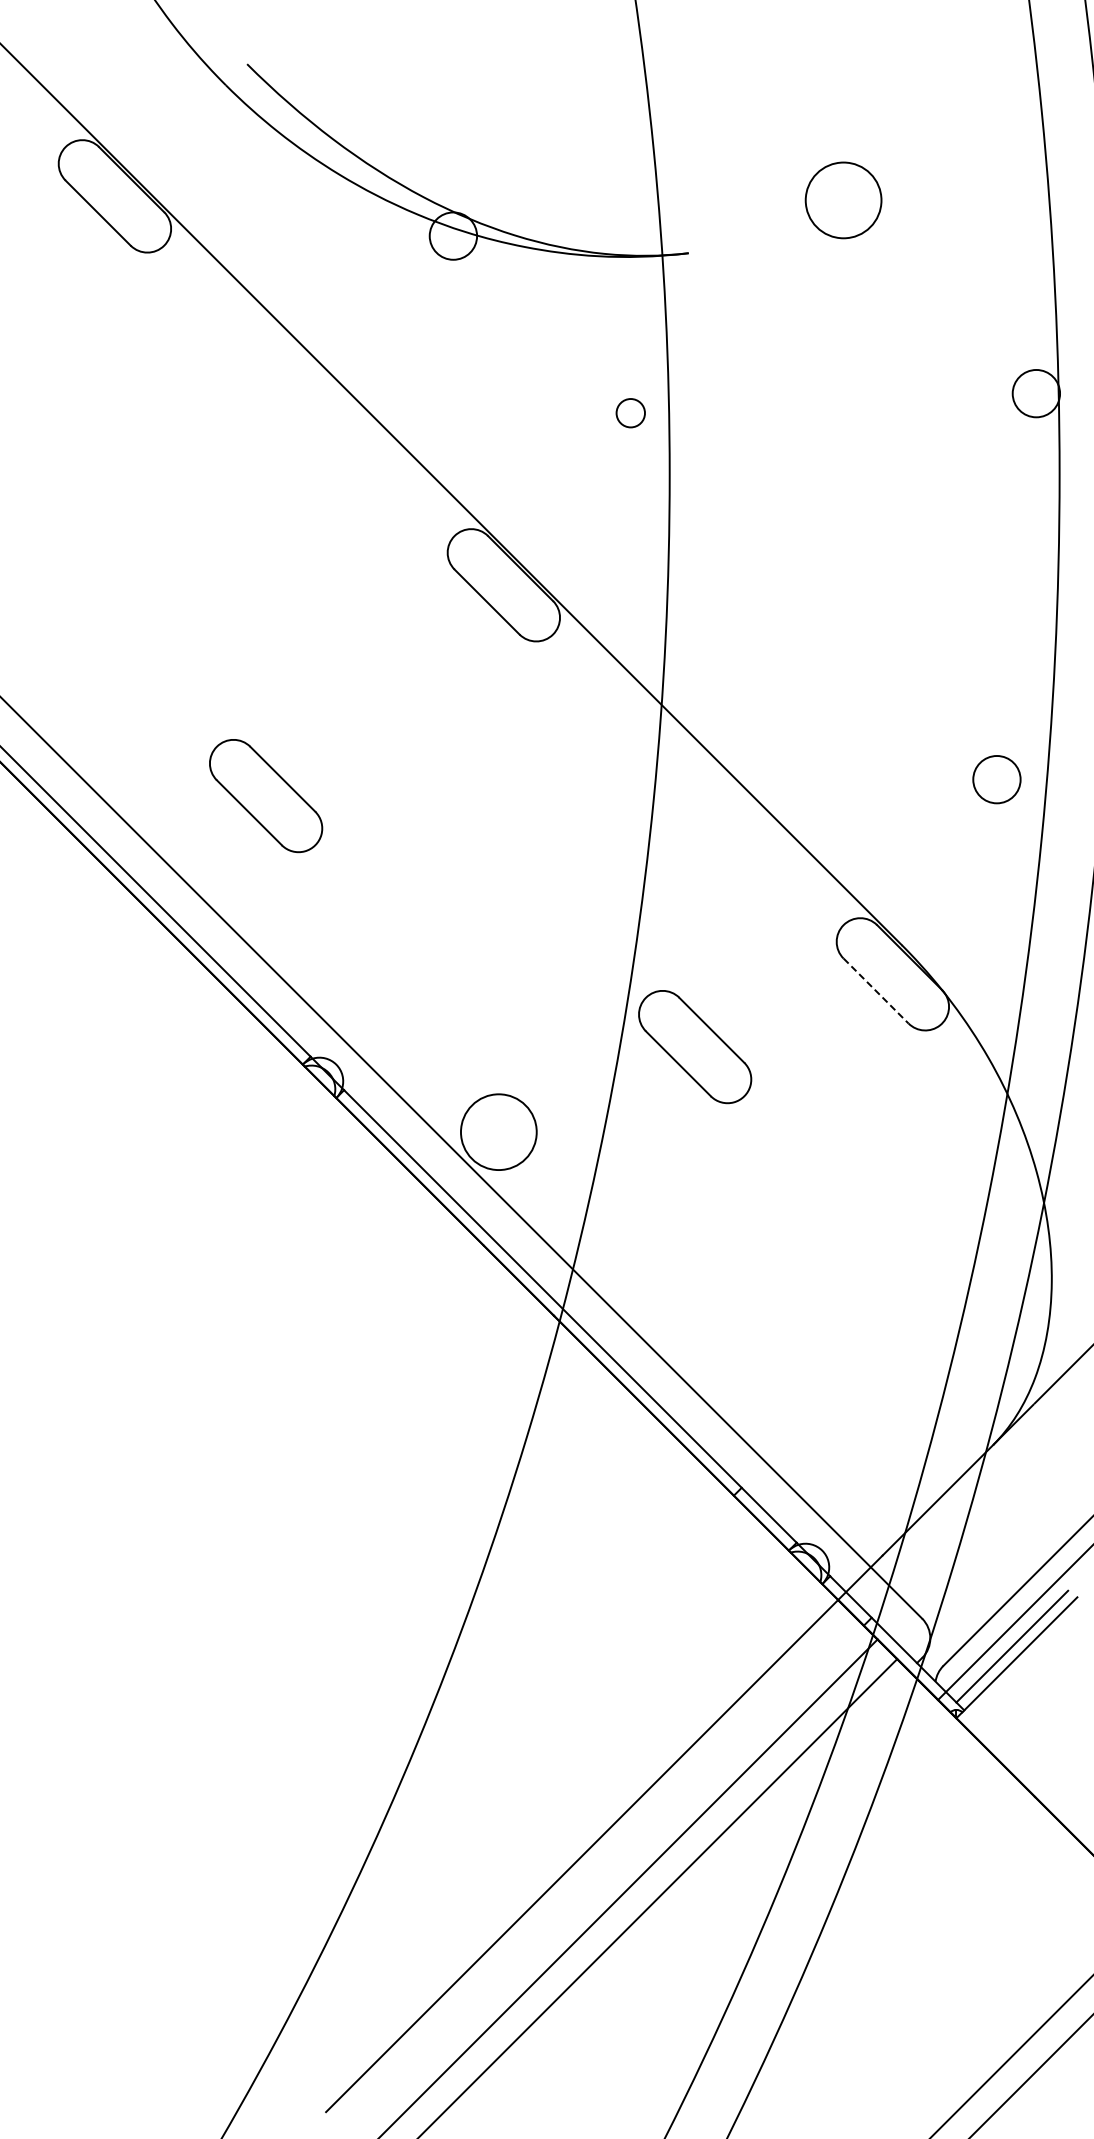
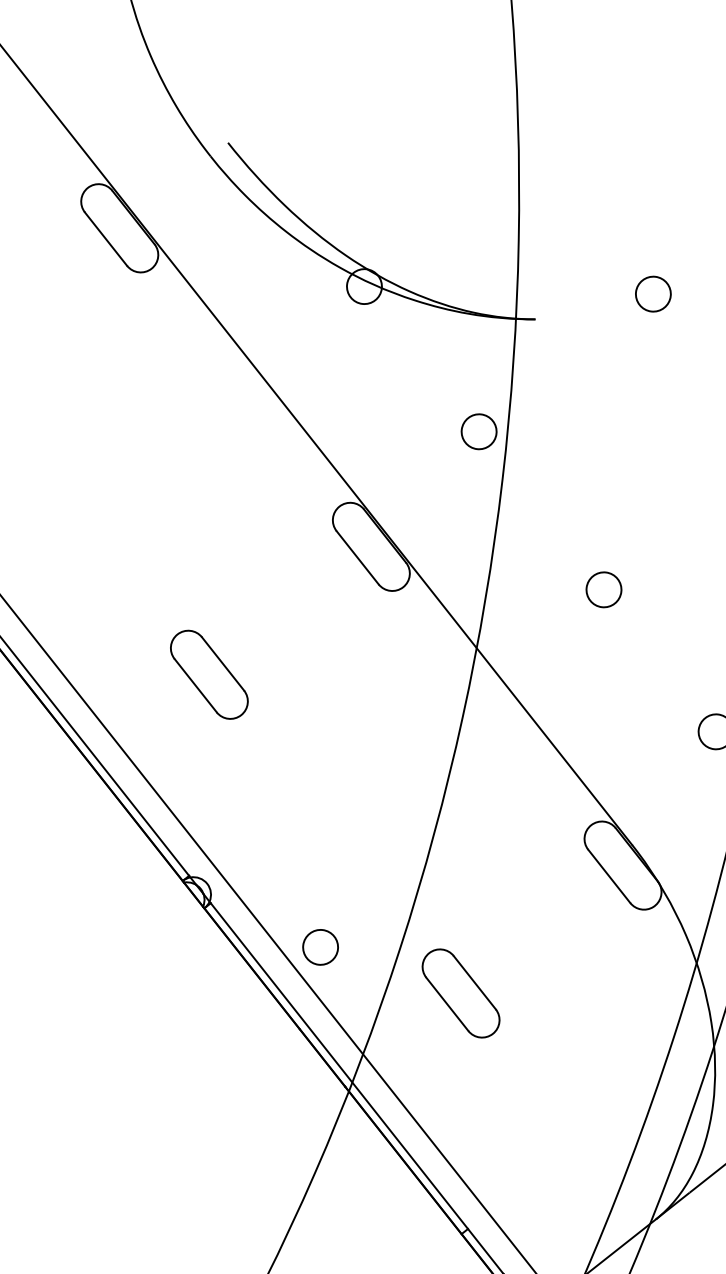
circle: (842, 200) -> (652, 293), size x0.62
circle: (630, 412) -> (479, 431), size x1.67
circle: (823, 605) -> (603, 589), added
part: (266, 795) -> (209, 674), moved
line: (876, 991) -> (609, 876), dashed -> solid
part: (695, 1047) -> (461, 993), moved
circle: (498, 1131) -> (320, 946), size x0.62

